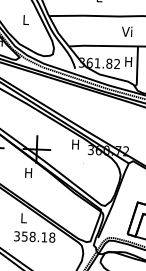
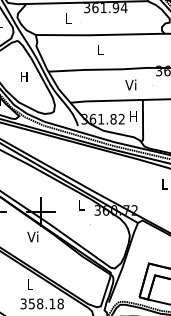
text: (26, 19) -> (24, 76), L -> H
text: (75, 144) -> (81, 205), H -> L
text: (27, 172) -> (32, 236), H -> Vi

